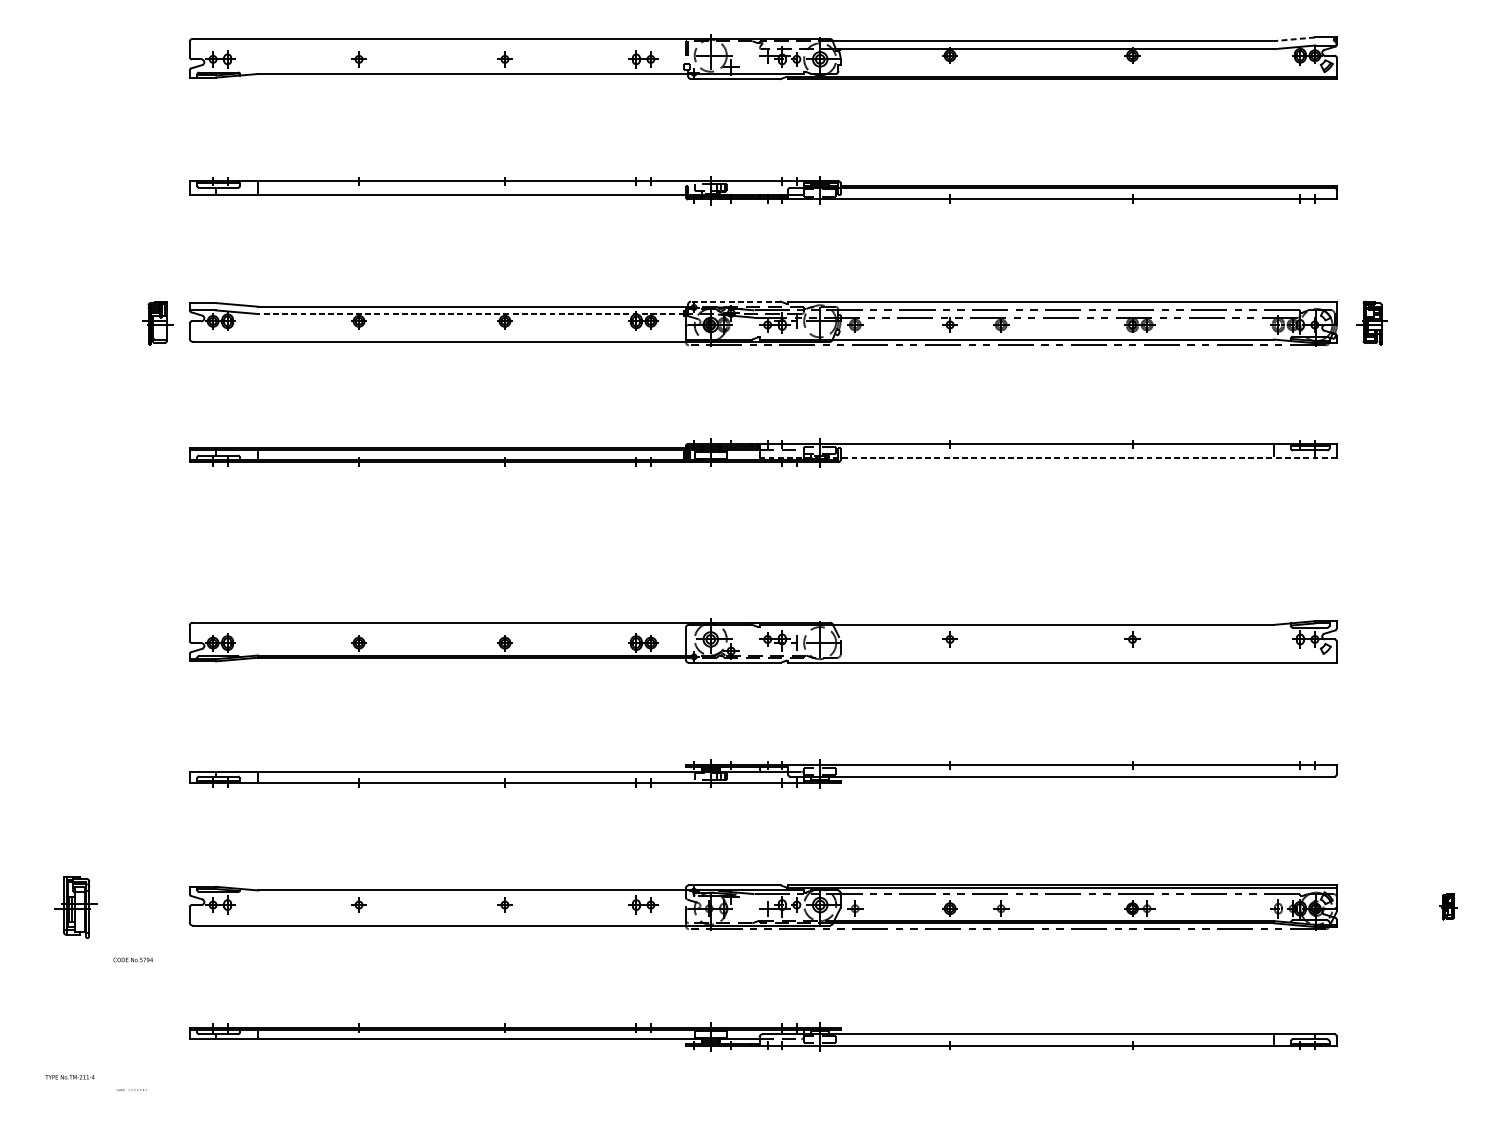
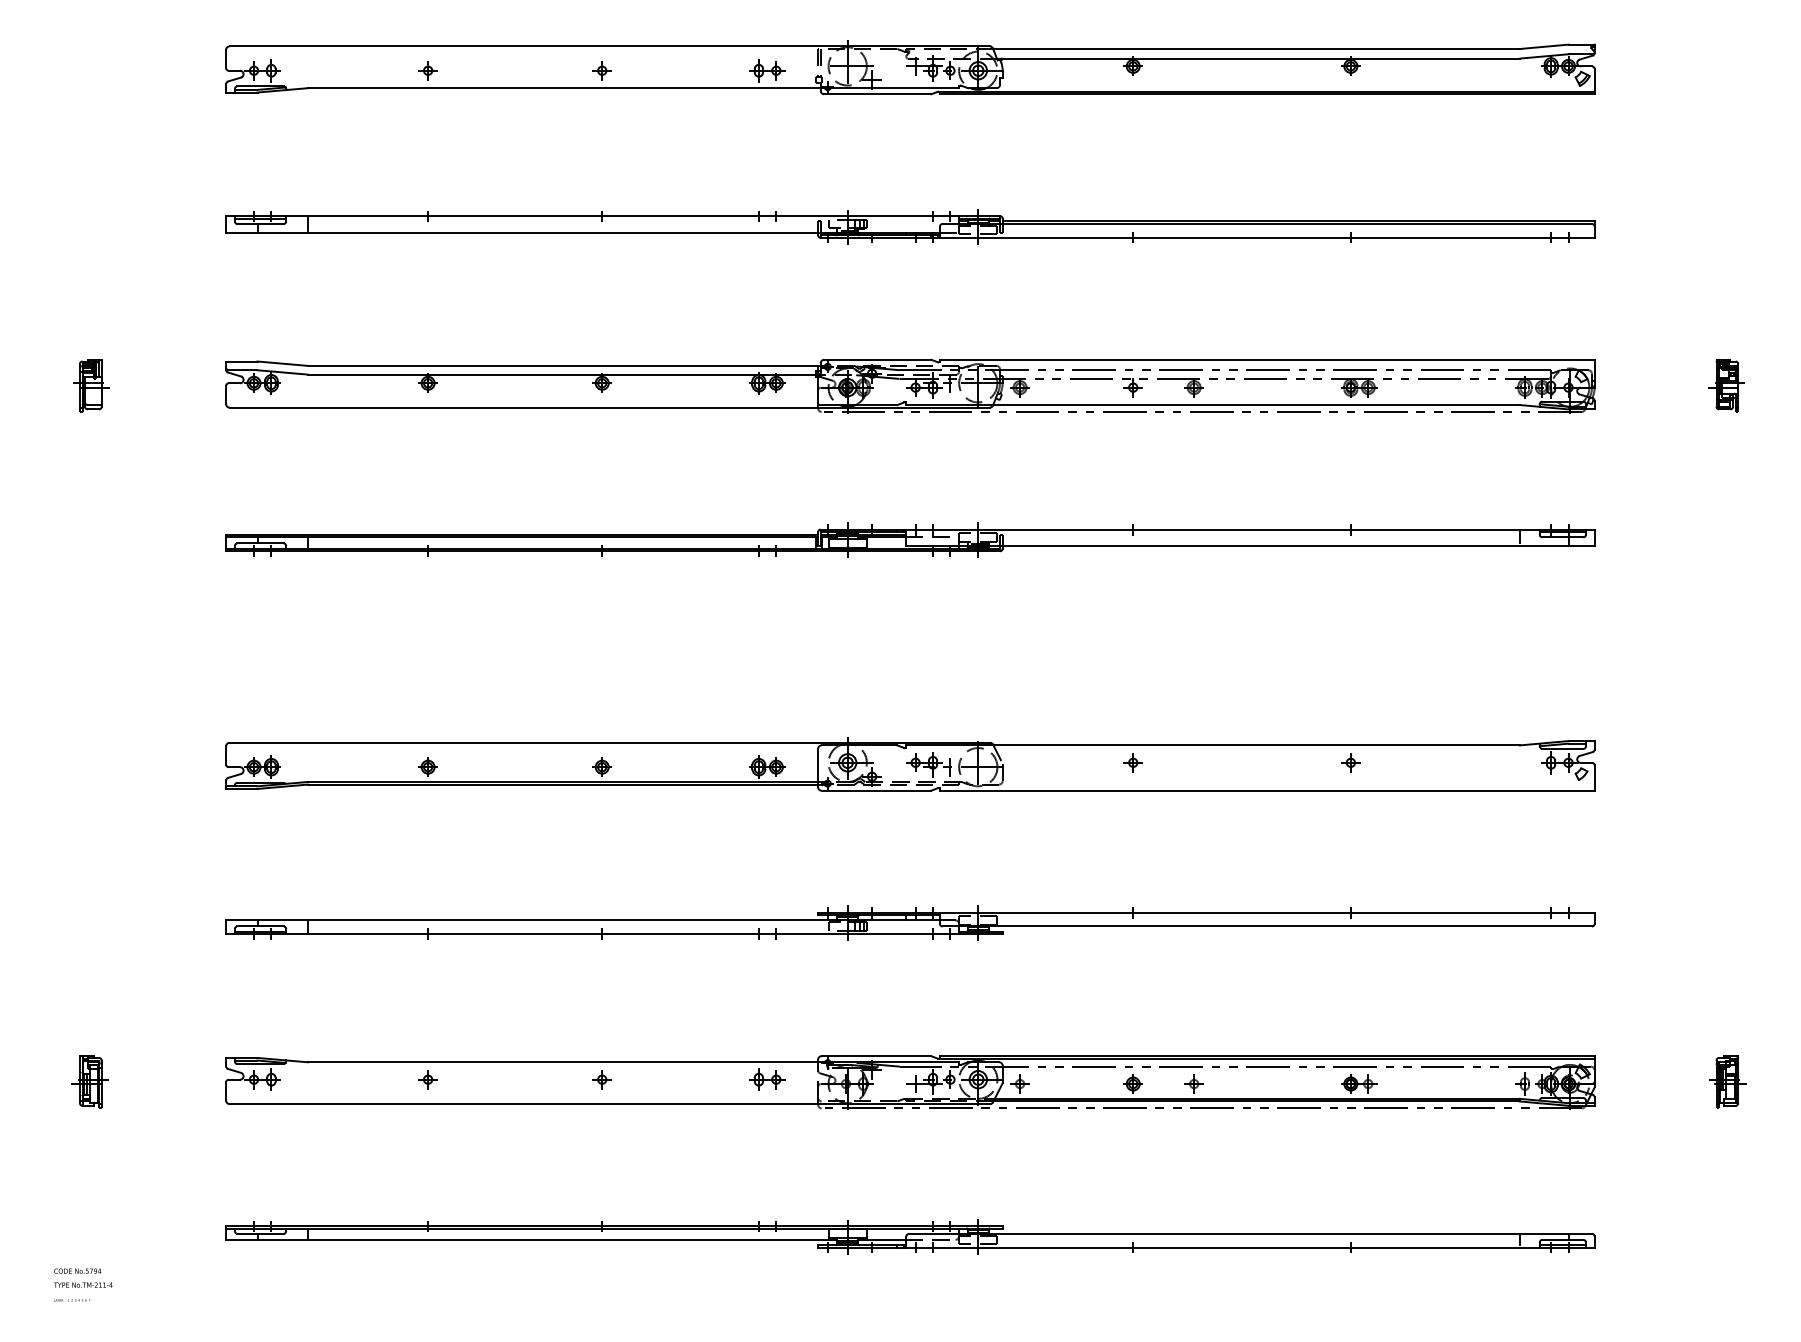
line: (1293, 39) -> (1543, 46), dashed -> solid
line: (735, 301) -> (877, 359), dashed -> solid
line: (470, 313) -> (561, 374), dashed -> solid
part: (158, 323) -> (91, 385), moved
part: (1371, 323) -> (1726, 385), moved
line: (1047, 458) -> (1249, 546), dashed -> solid
part: (75, 906) -> (89, 1081), size x0.71
part: (1448, 906) -> (1727, 1081), size x1.67
text: (133, 959) -> (77, 1270), moved
text: (132, 1090) -> (72, 1300), moved

